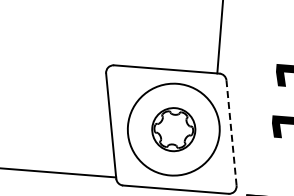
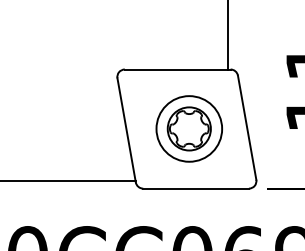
circle: (174, 129) -> (189, 128), size x0.71
line: (231, 132) -> (247, 127), dashed -> solid

